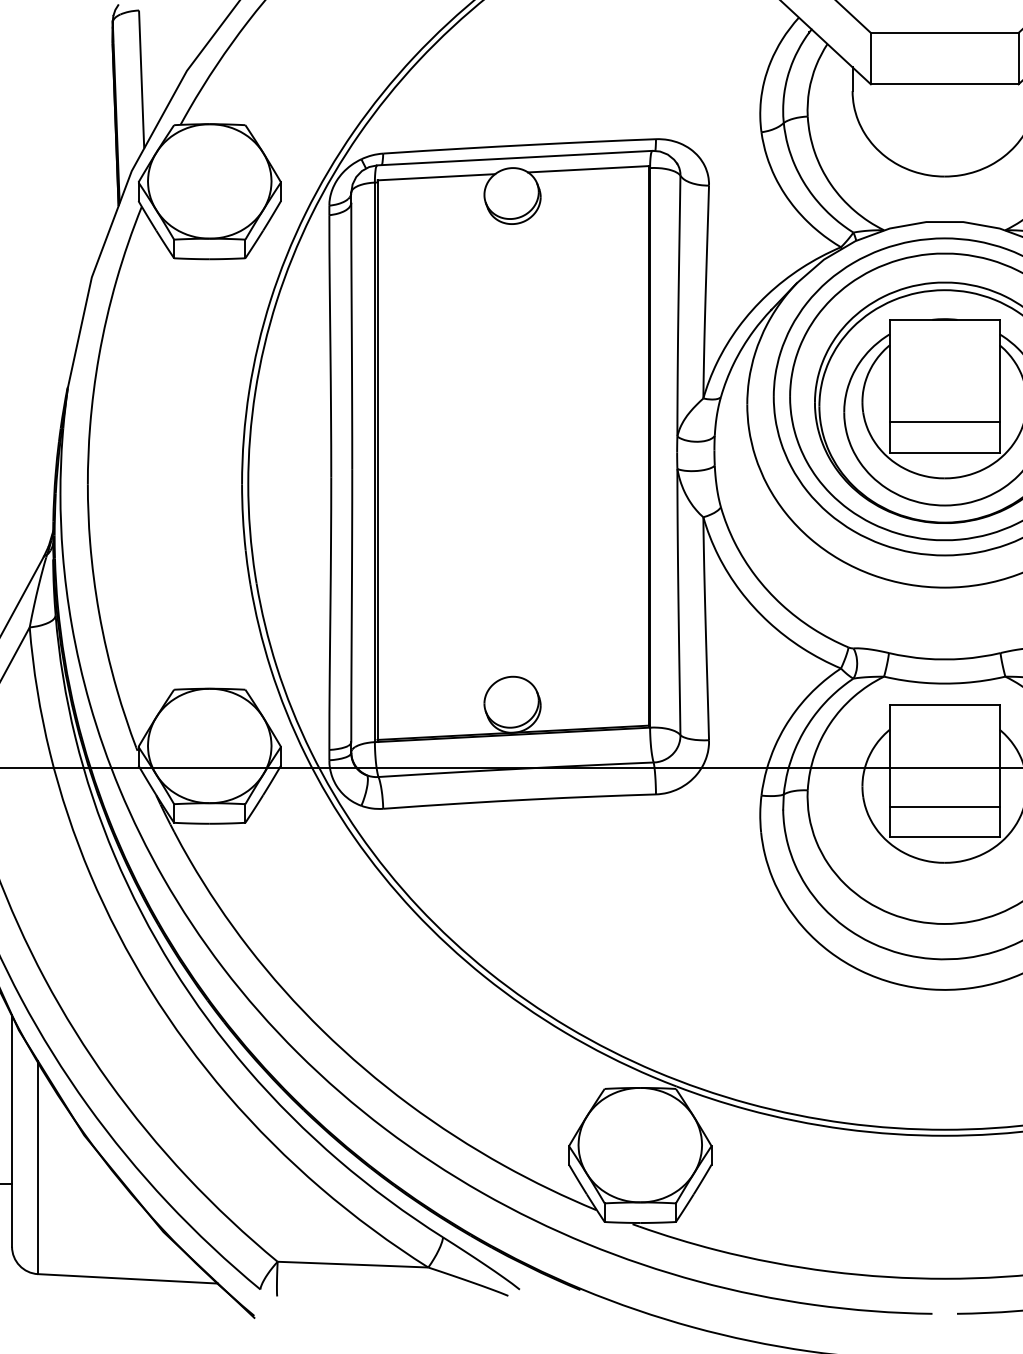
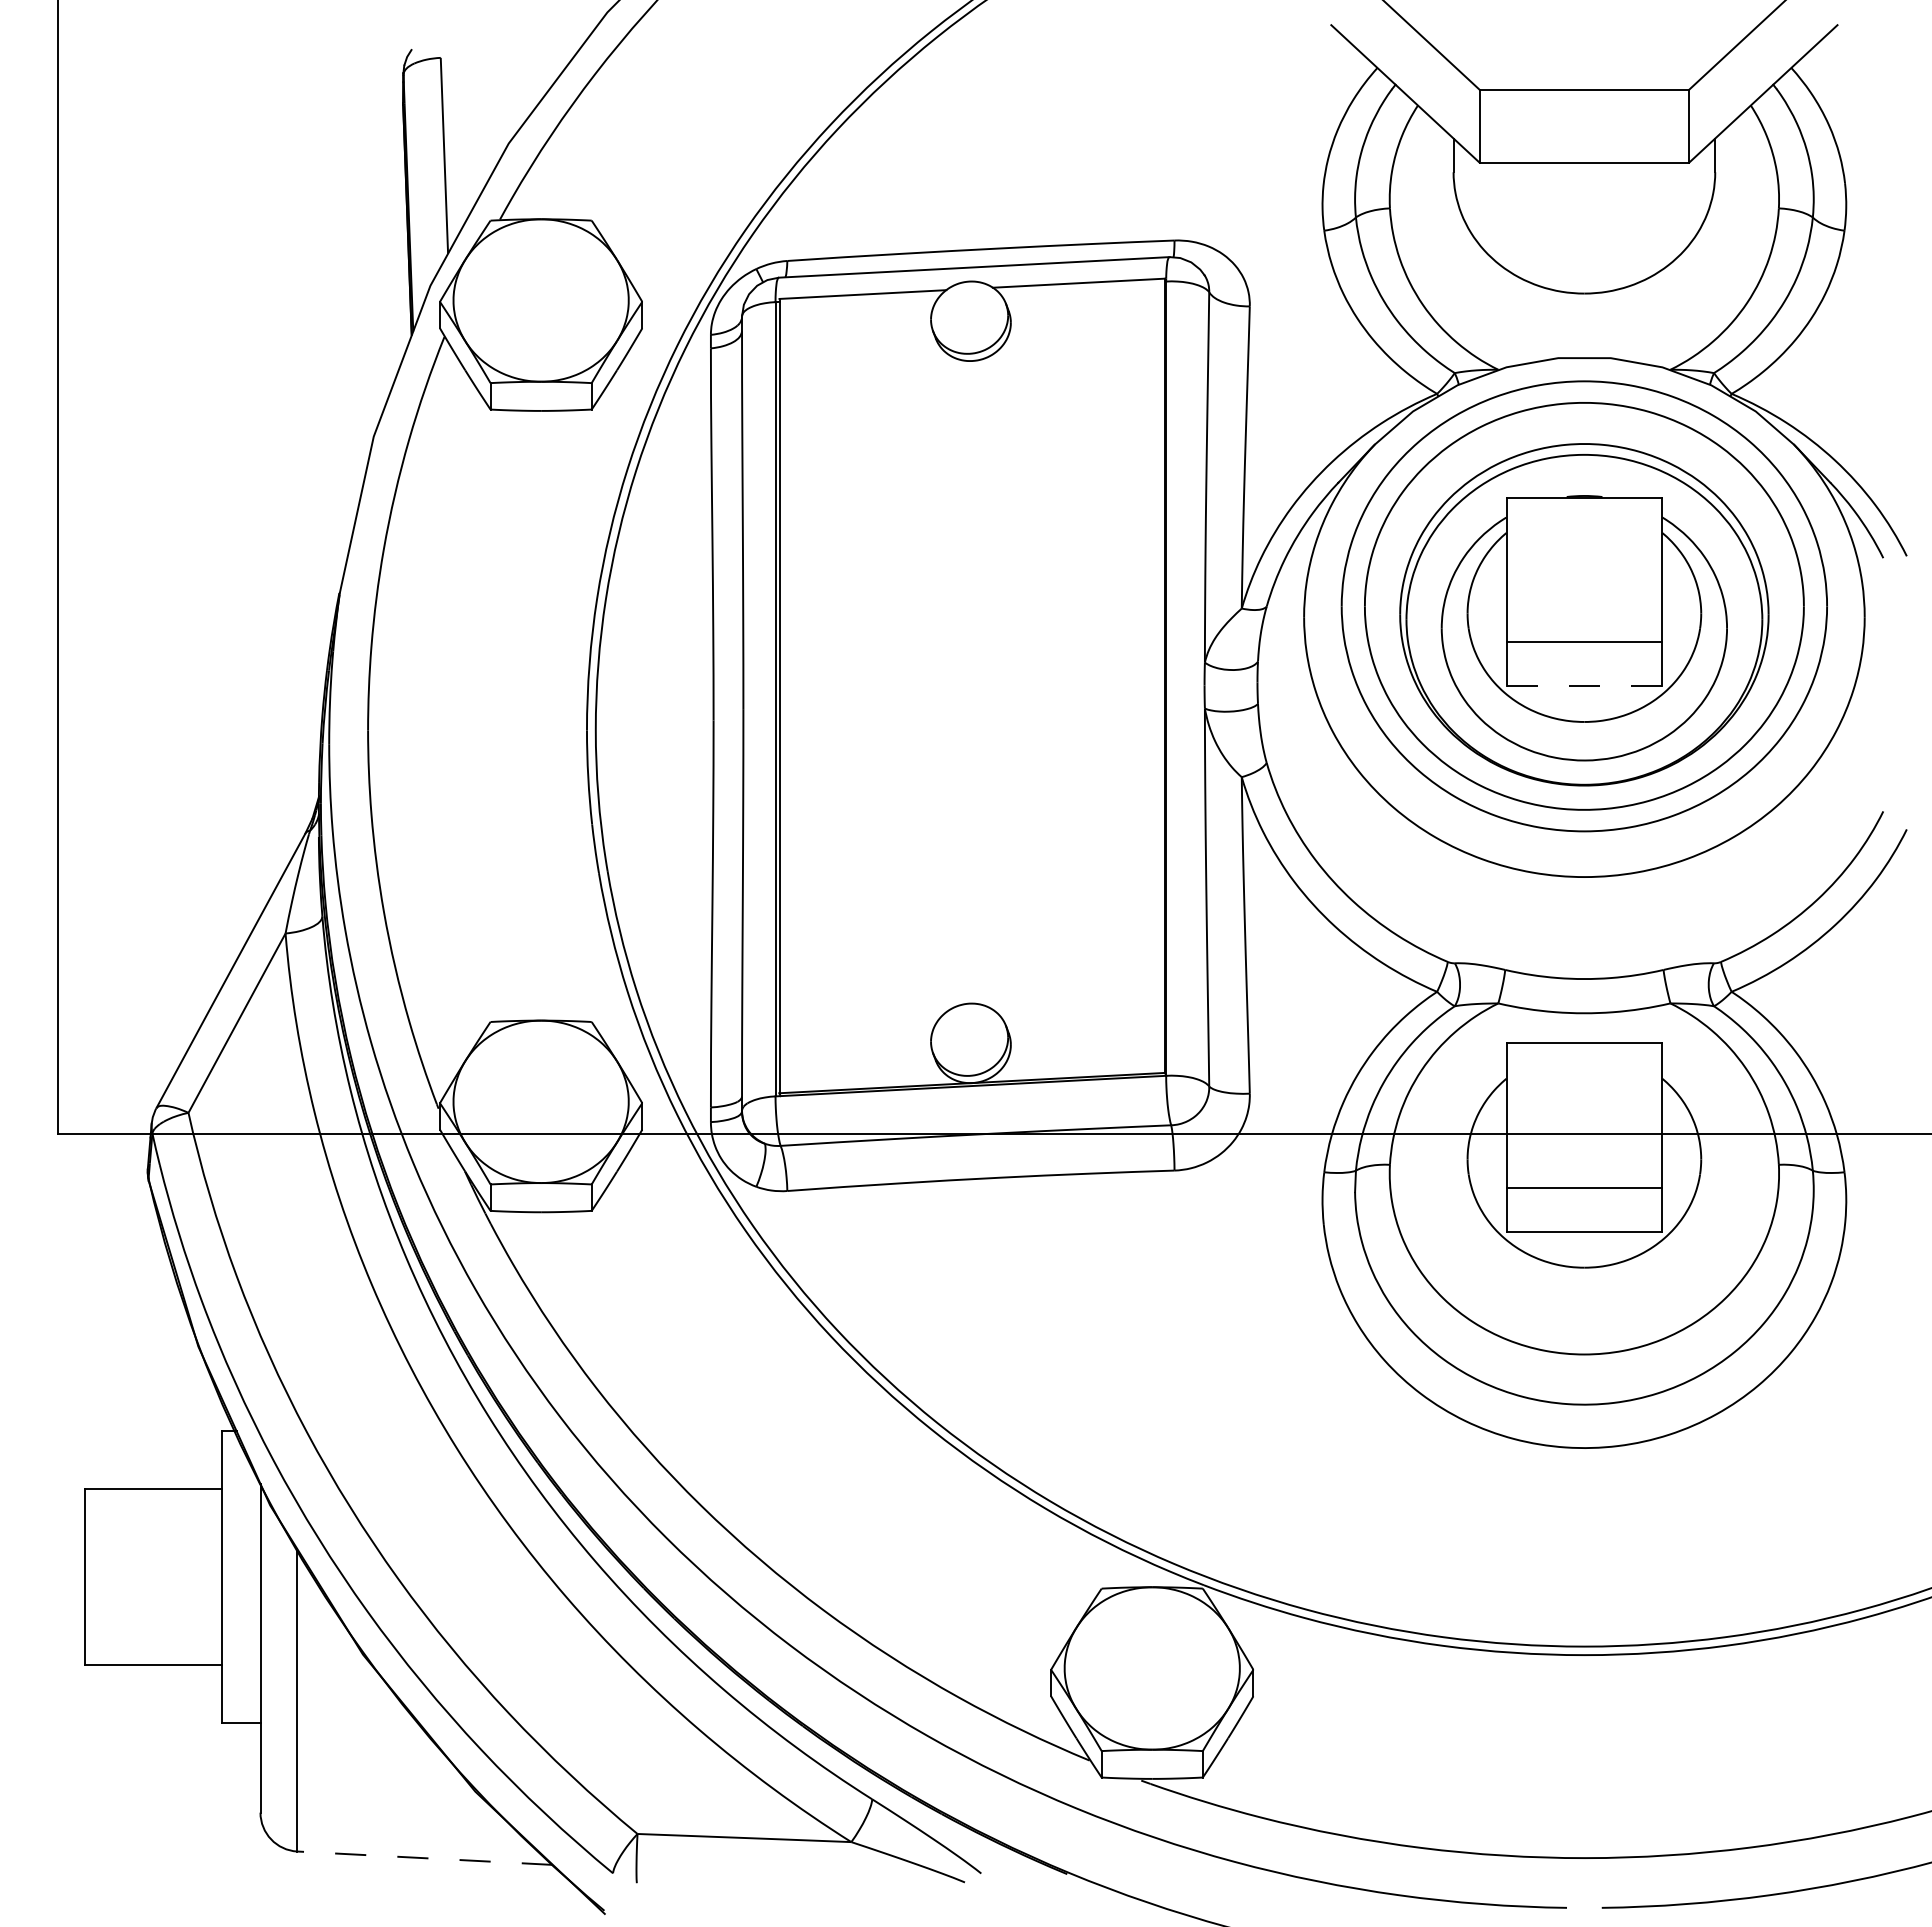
line: (944, 452) -> (1584, 685), solid -> dashed
line: (128, 1279) -> (425, 1858), solid -> dashed

